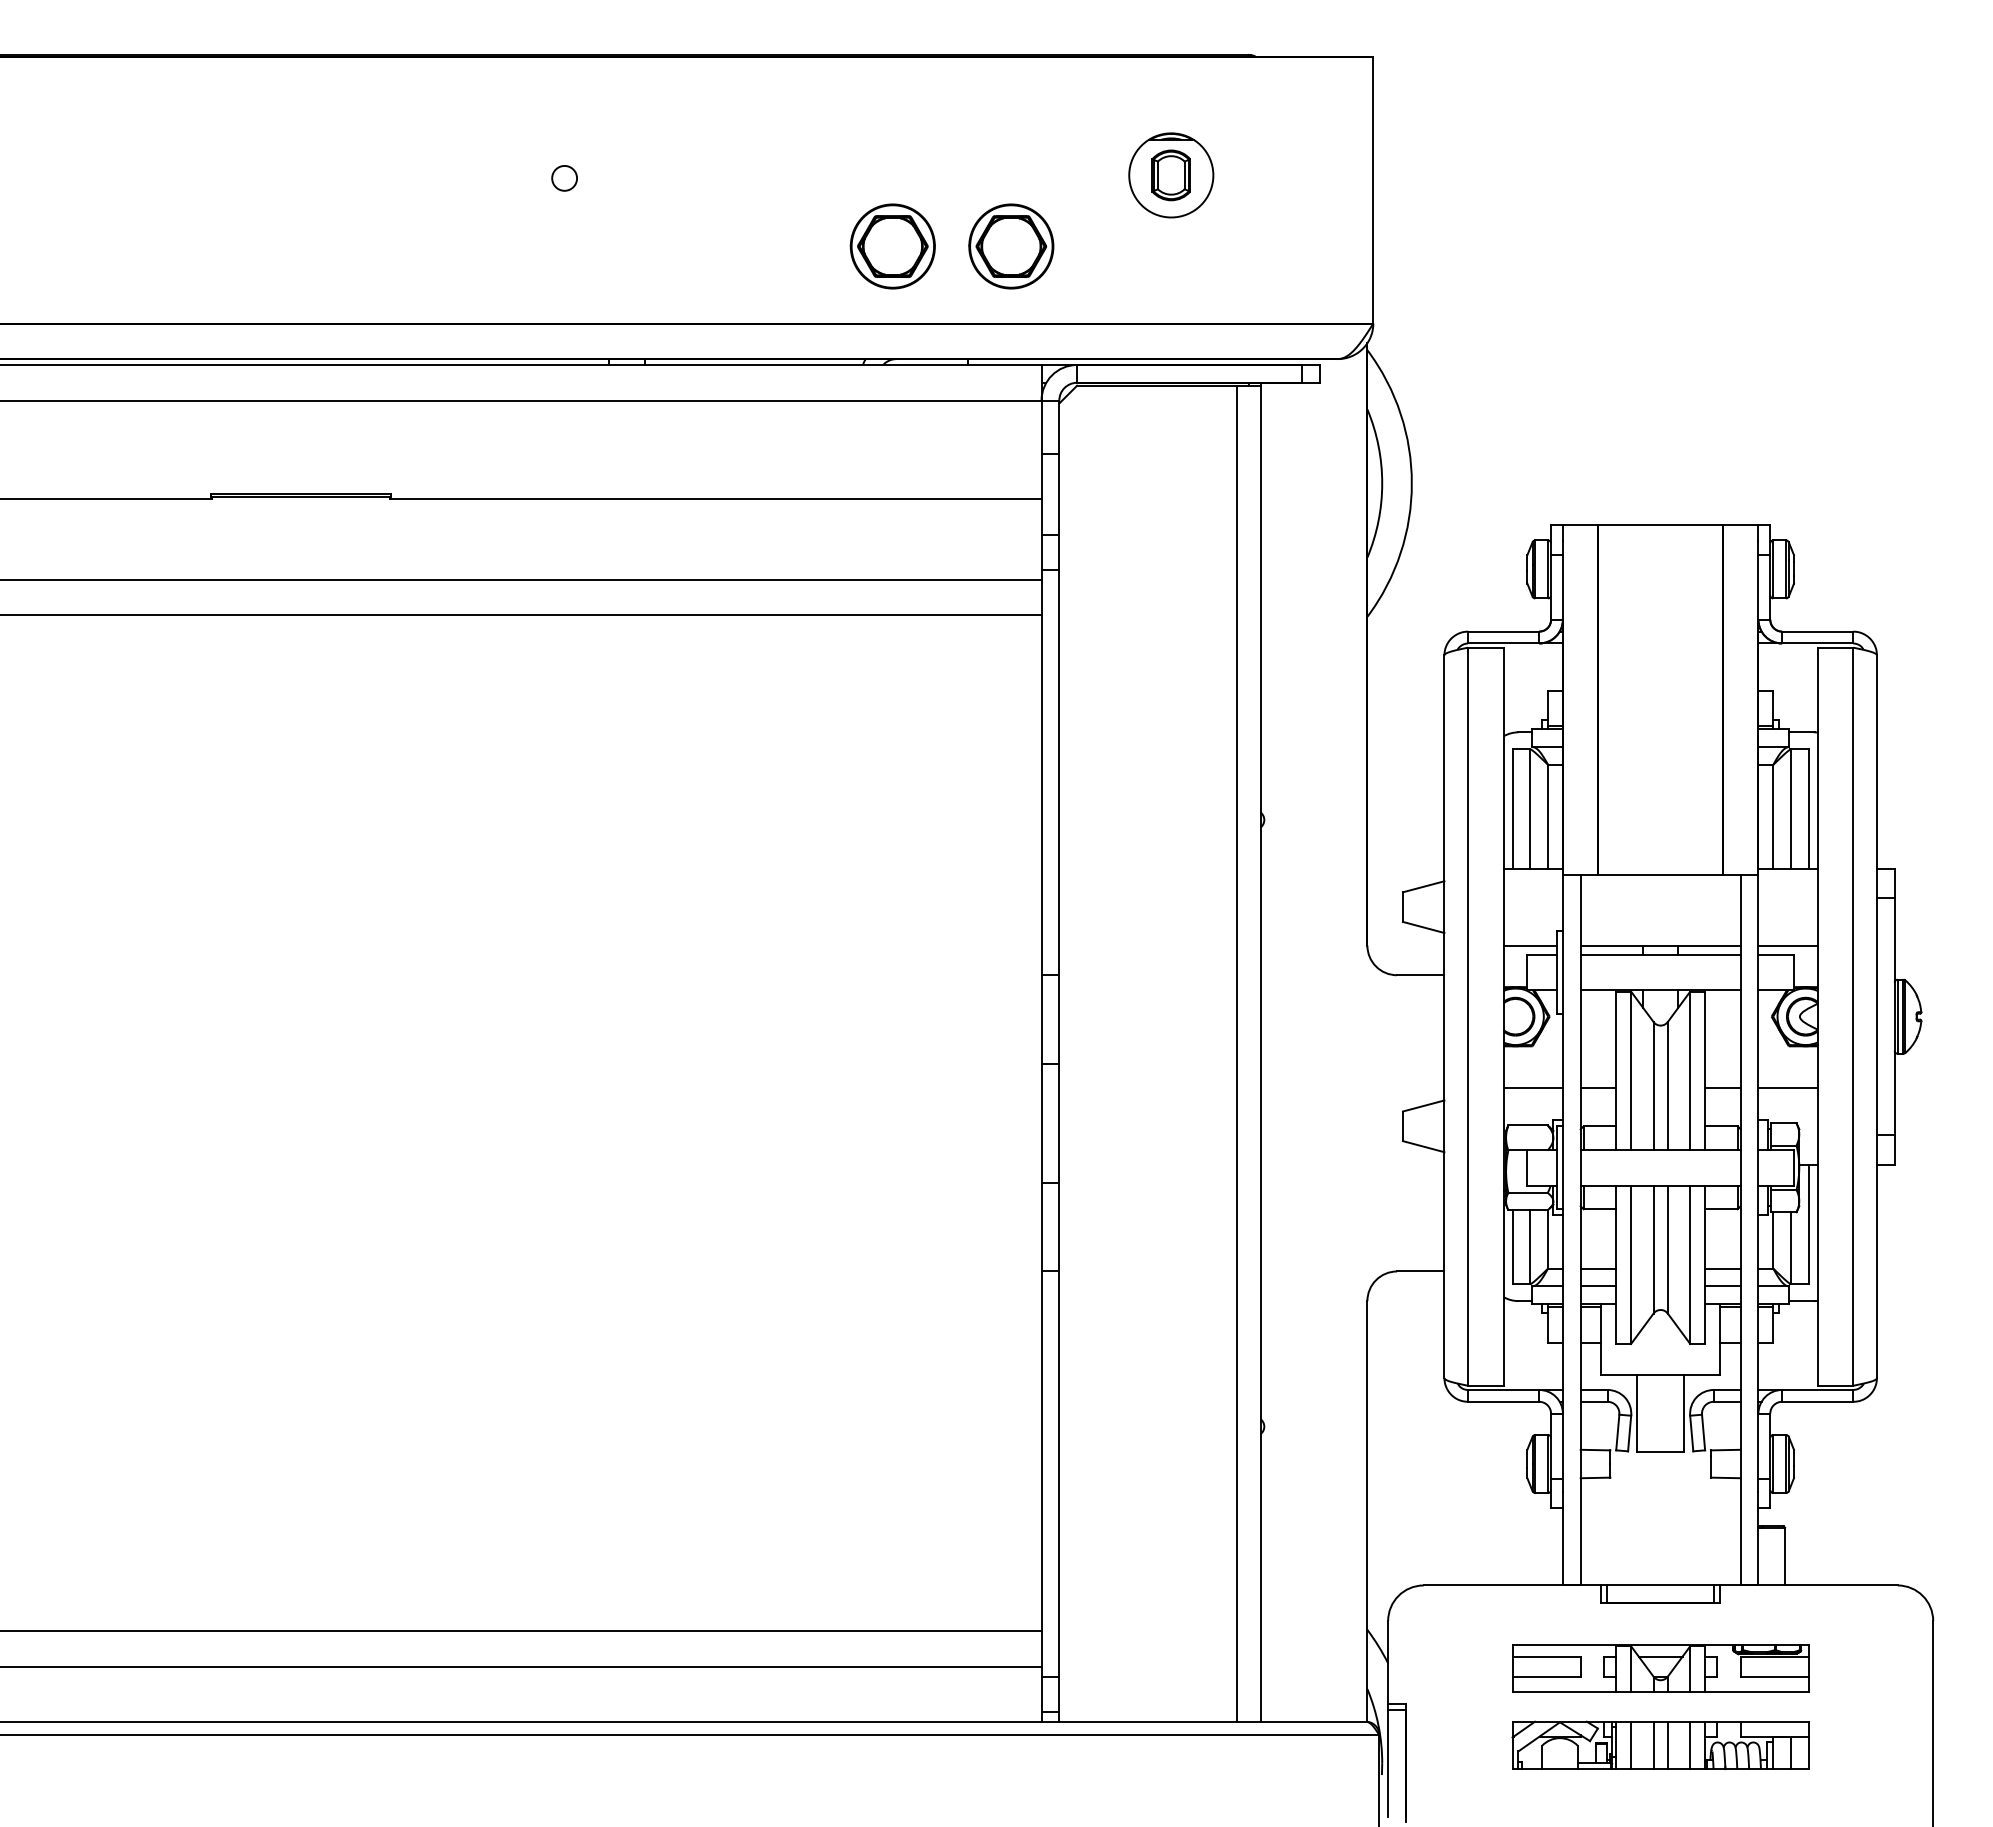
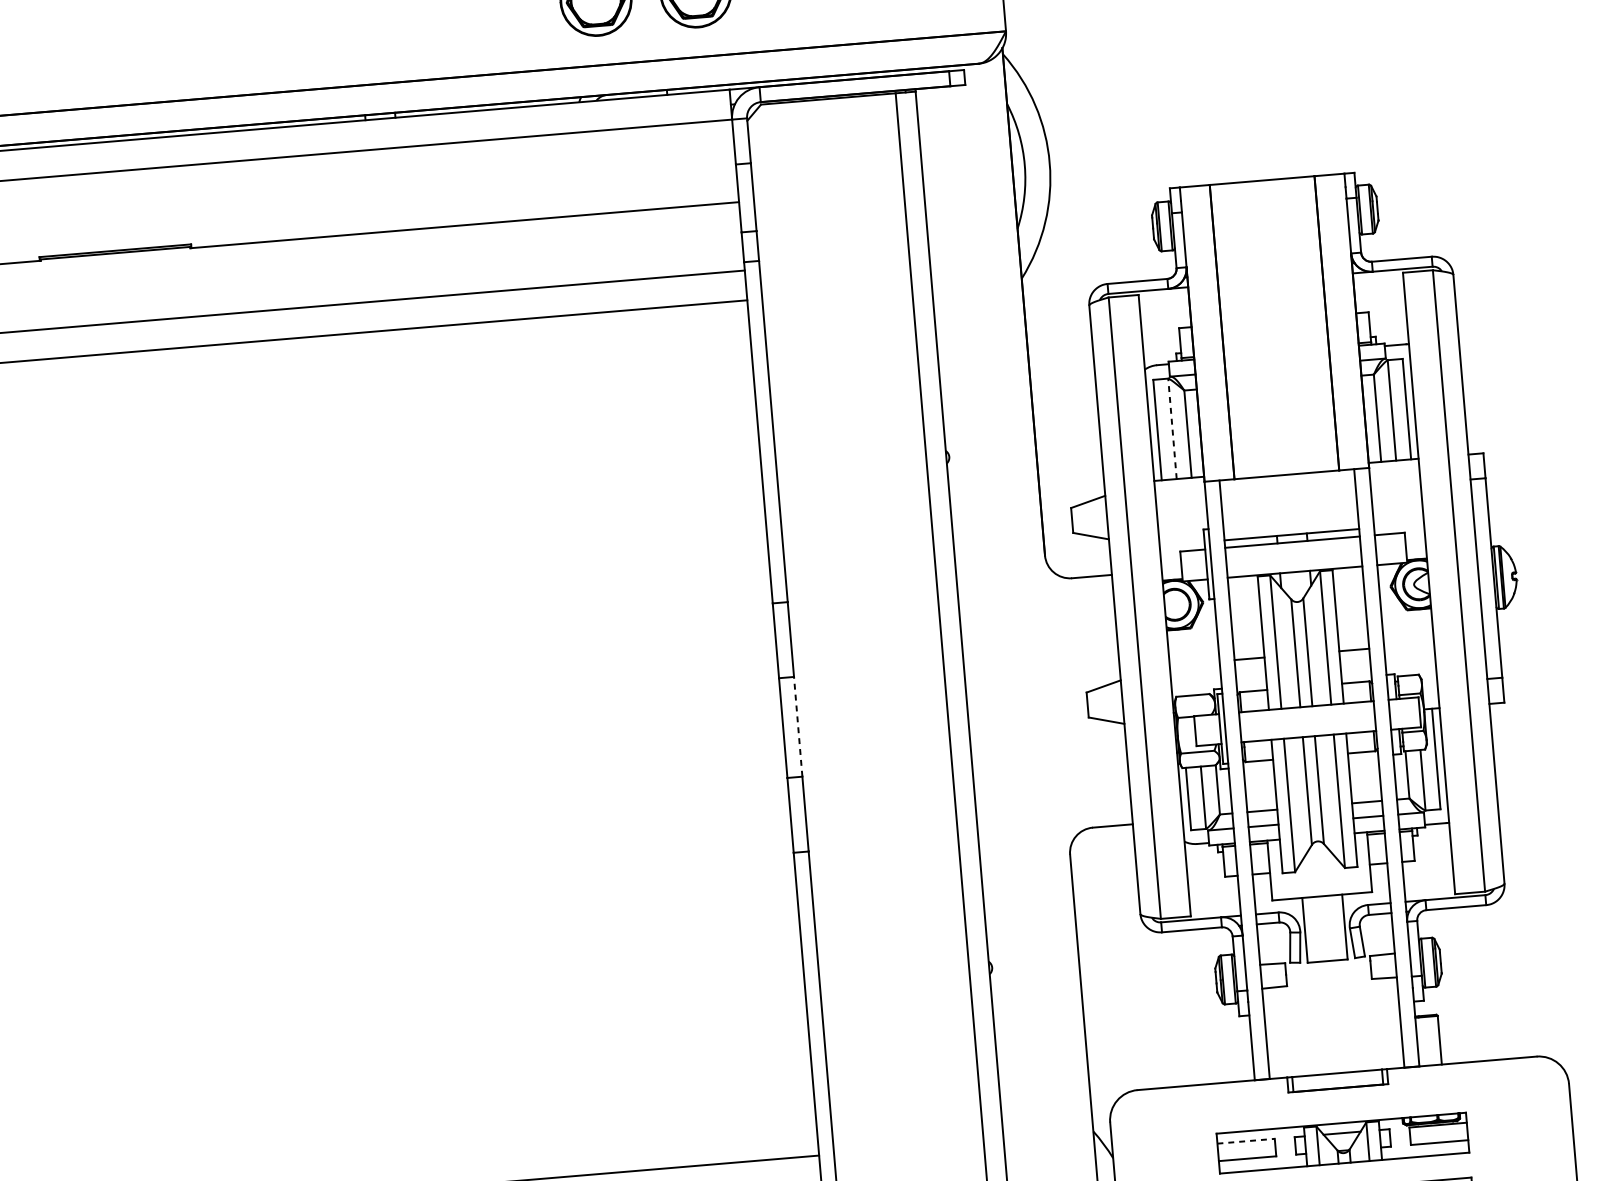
line: (1530, 808) -> (1172, 428), solid -> dashed
line: (1530, 945) -> (1182, 543), removed
line: (1787, 945) -> (1398, 525), removed
line: (1532, 1087) -> (1194, 663), removed
line: (1787, 1087) -> (1408, 645), removed
line: (1059, 1122) -> (798, 726), solid -> dashed
line: (1547, 1656) -> (1246, 1141), solid -> dashed

